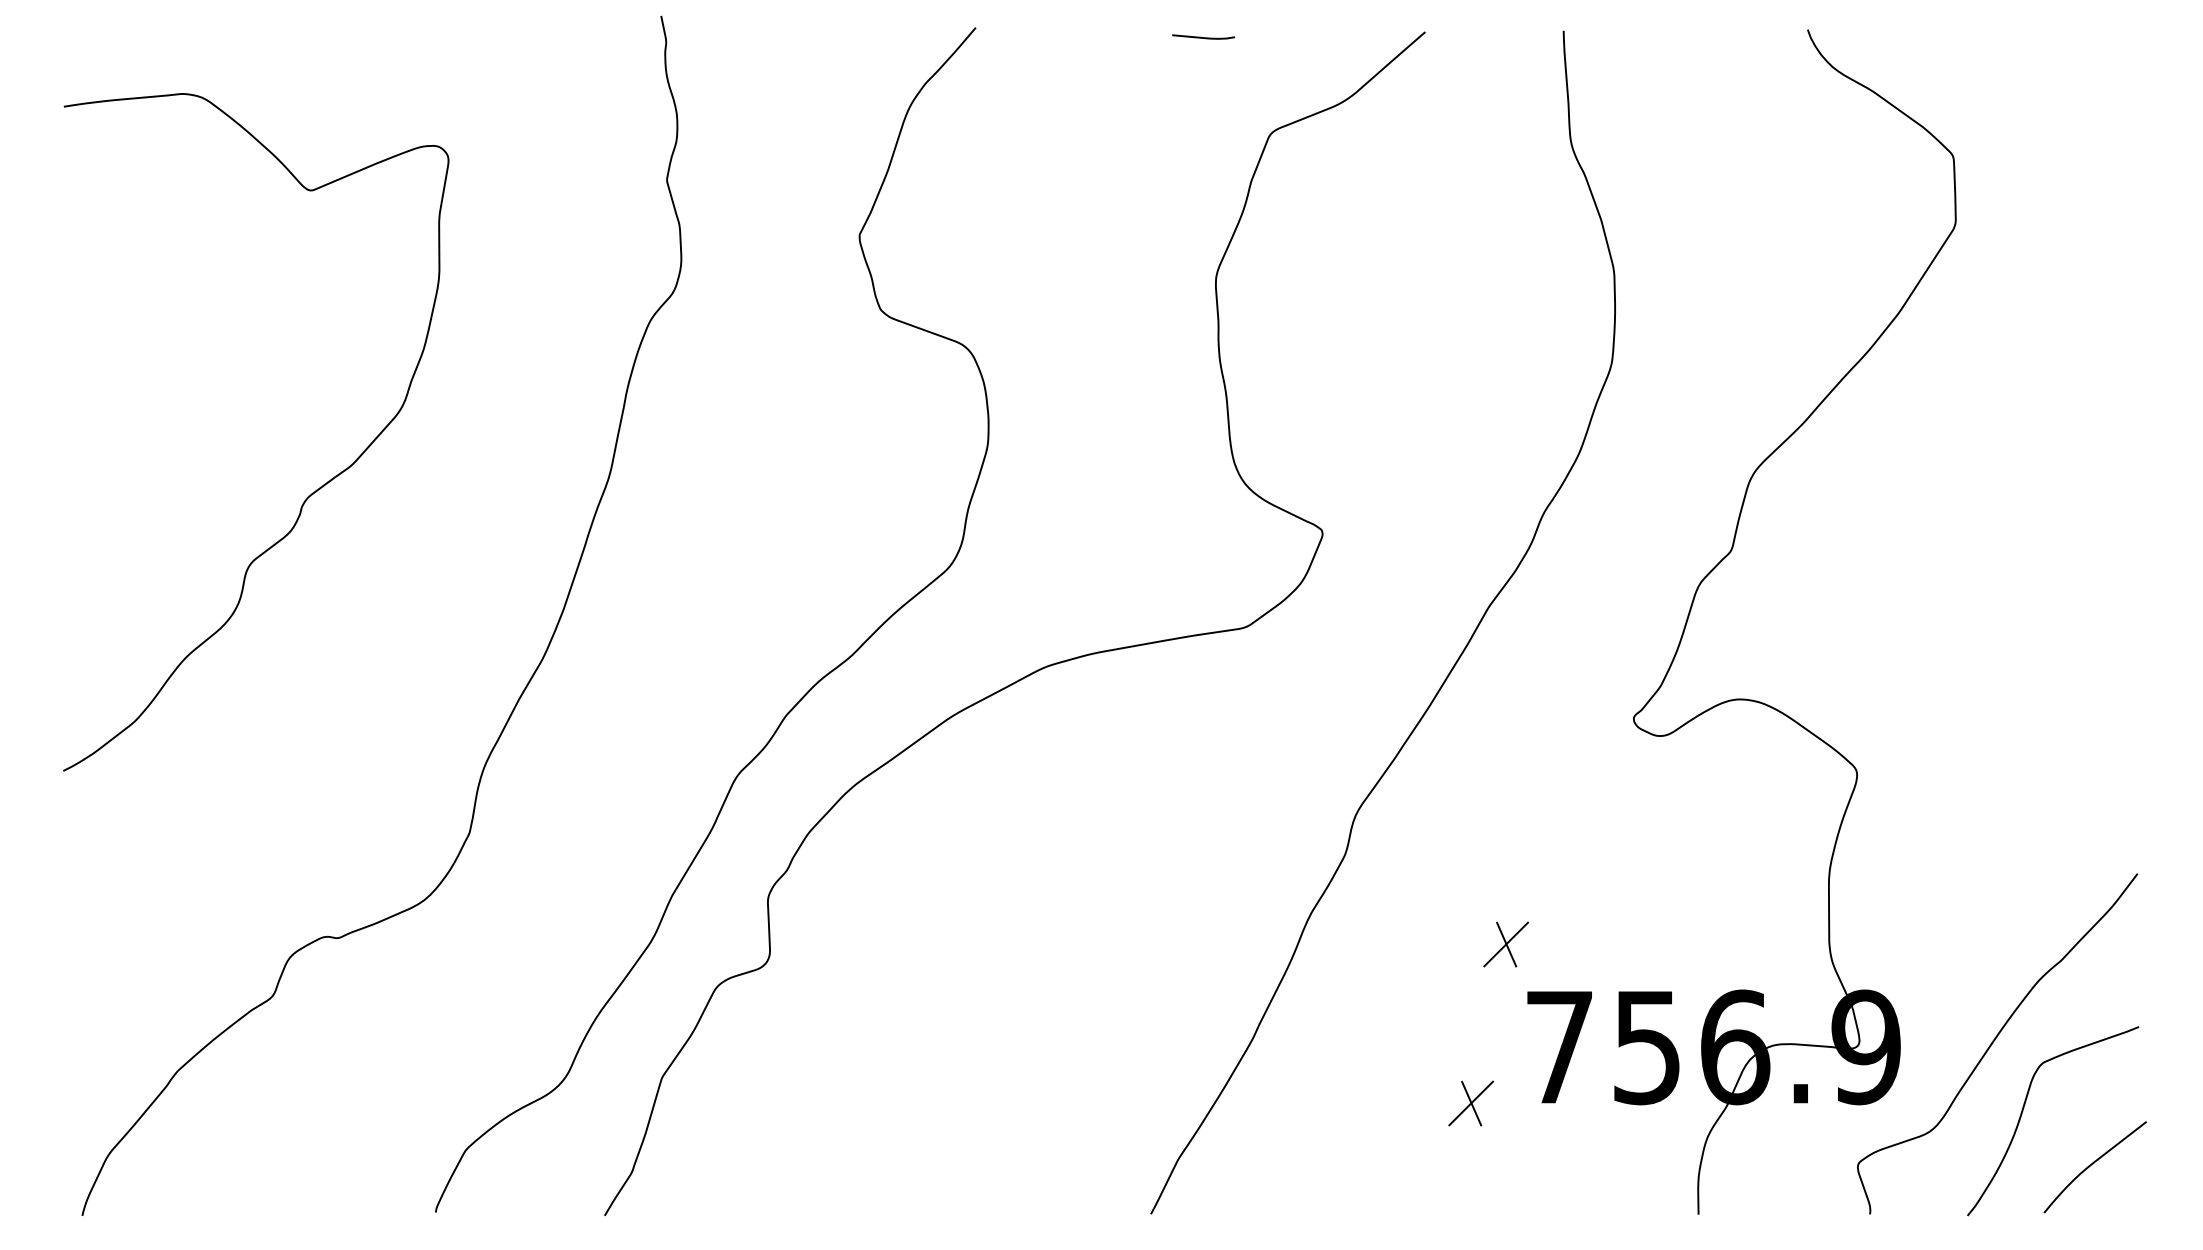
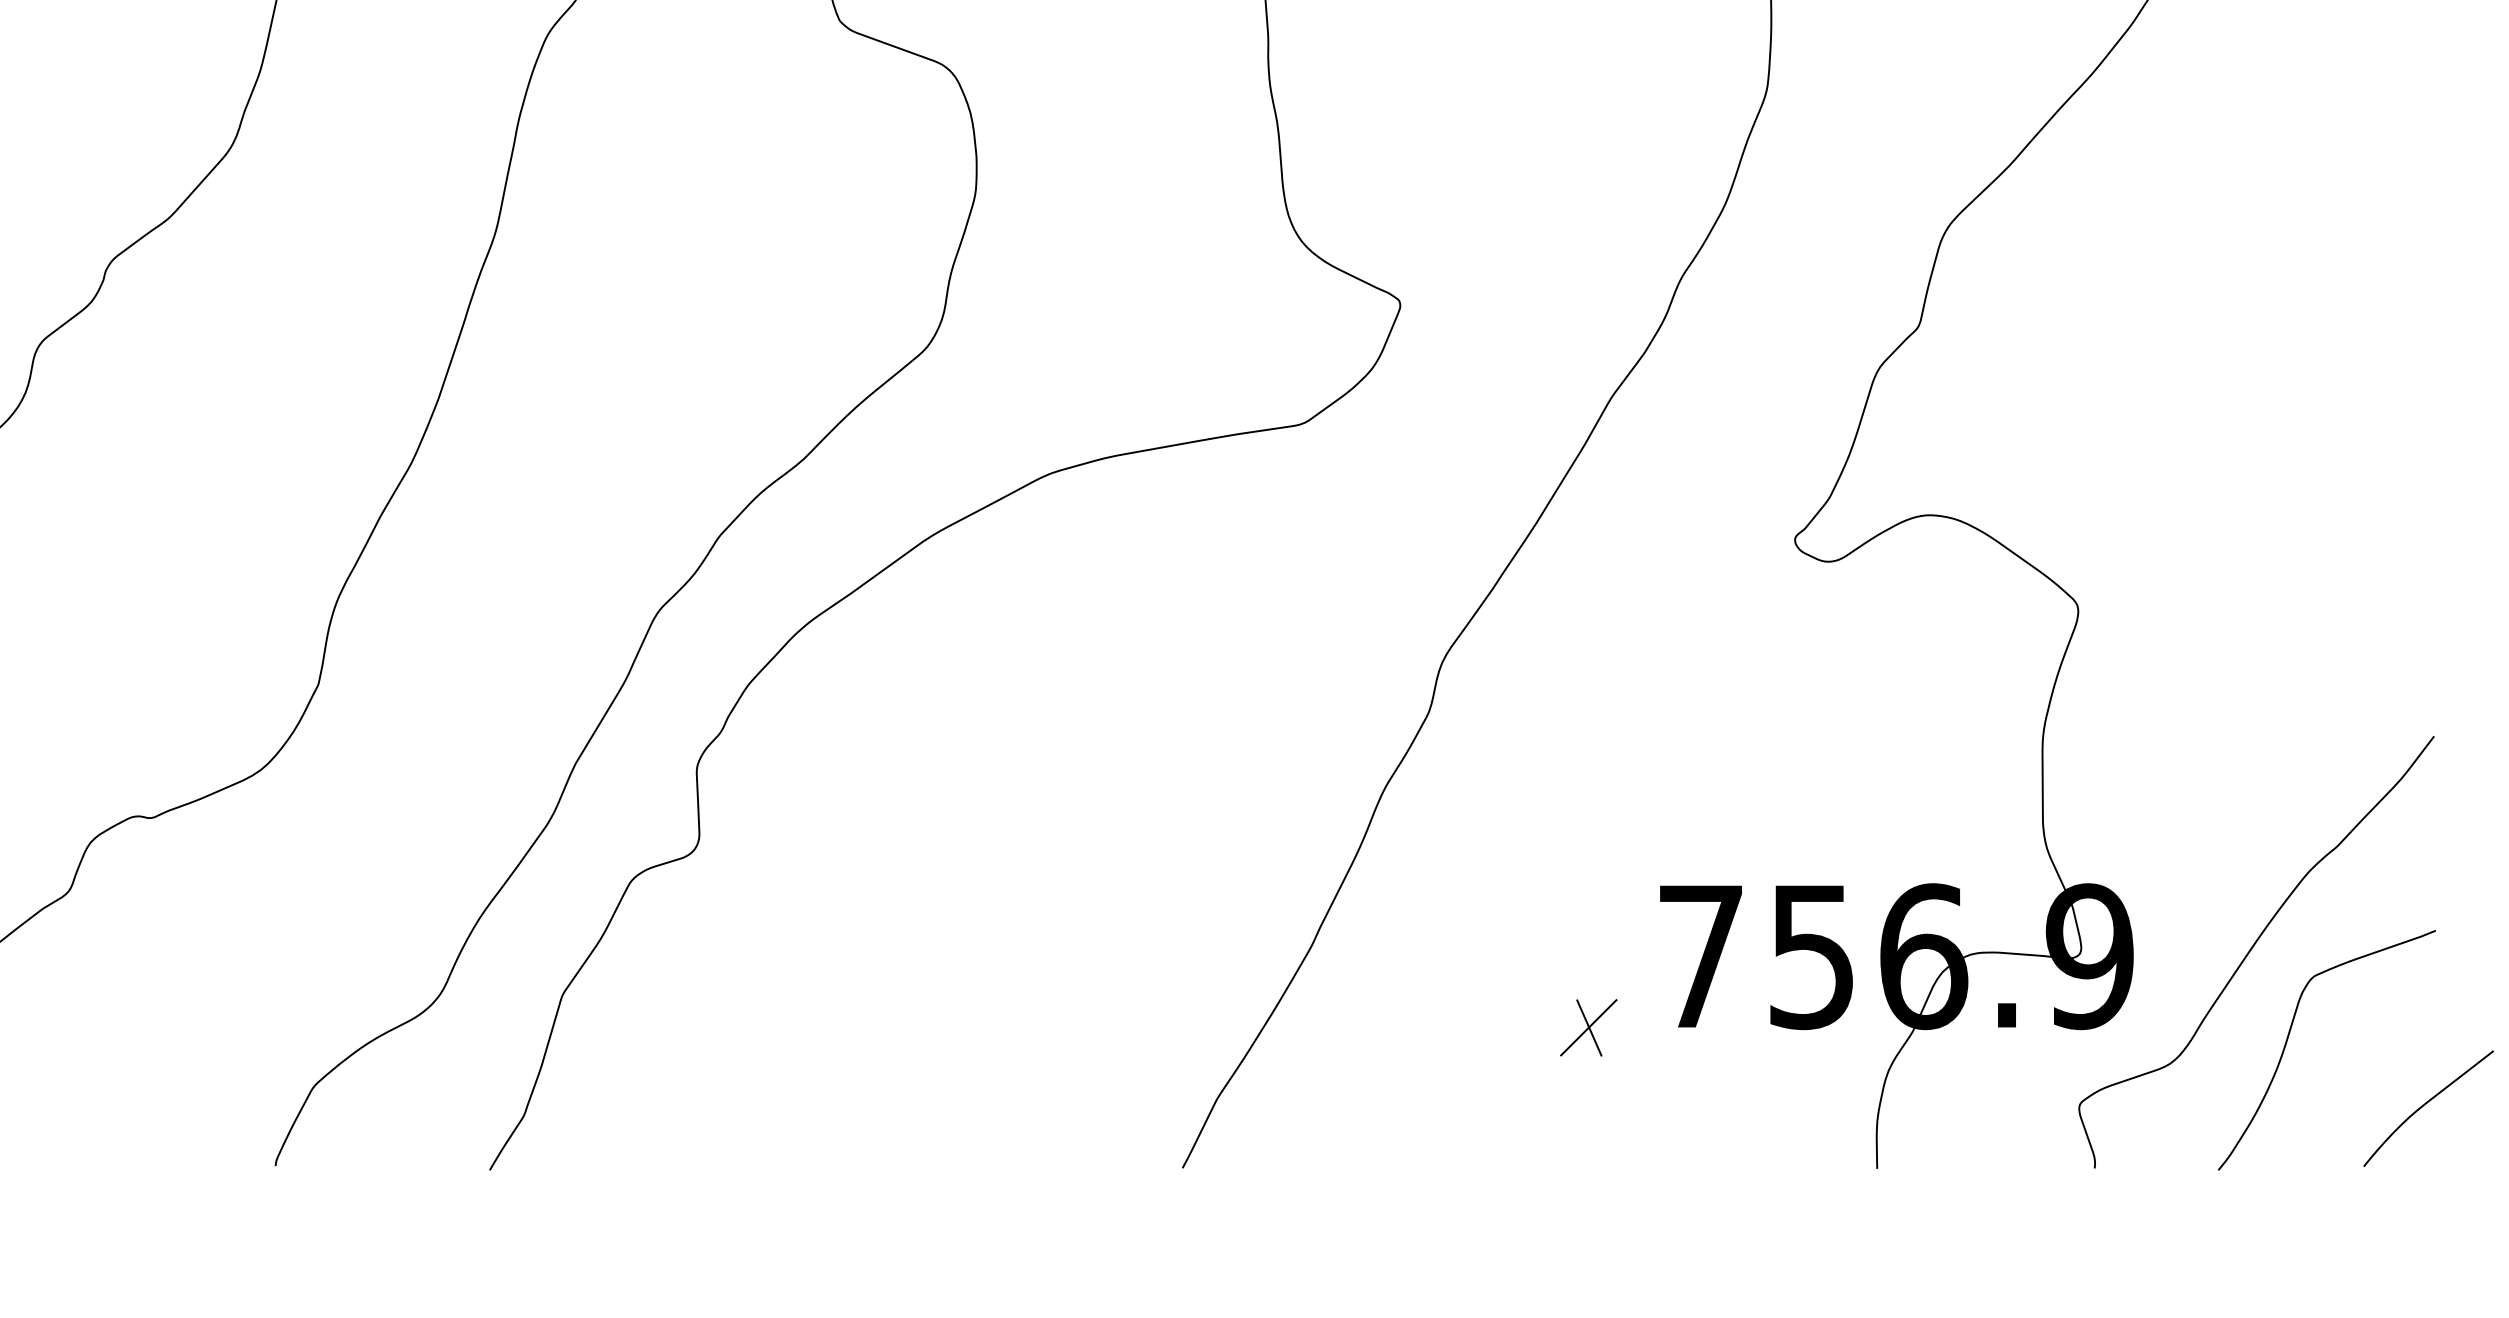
part: (1506, 944) -> (1633, 826), removed
curve: (2093, 1164) -> (2426, 1105), moved

